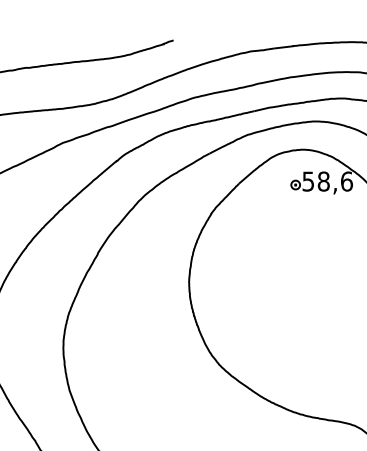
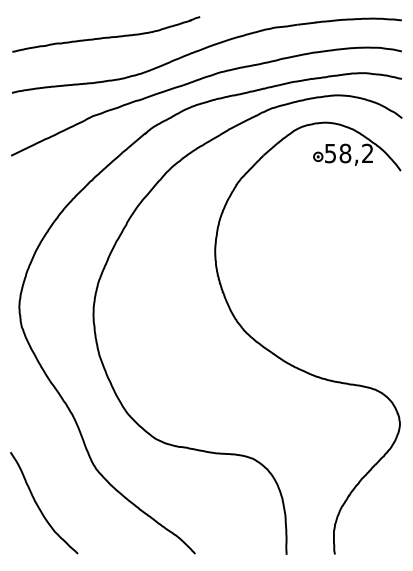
text: (346, 181) -> (367, 153), 58,6 -> 58,2

